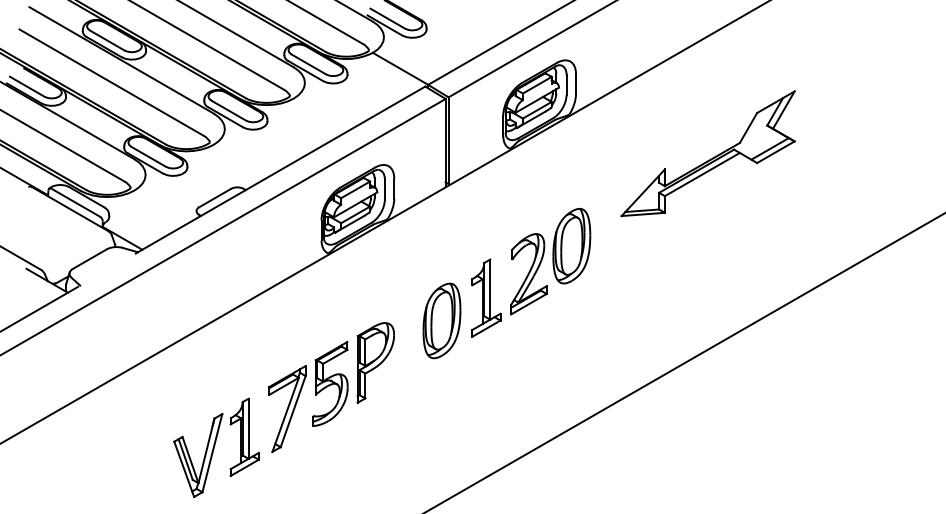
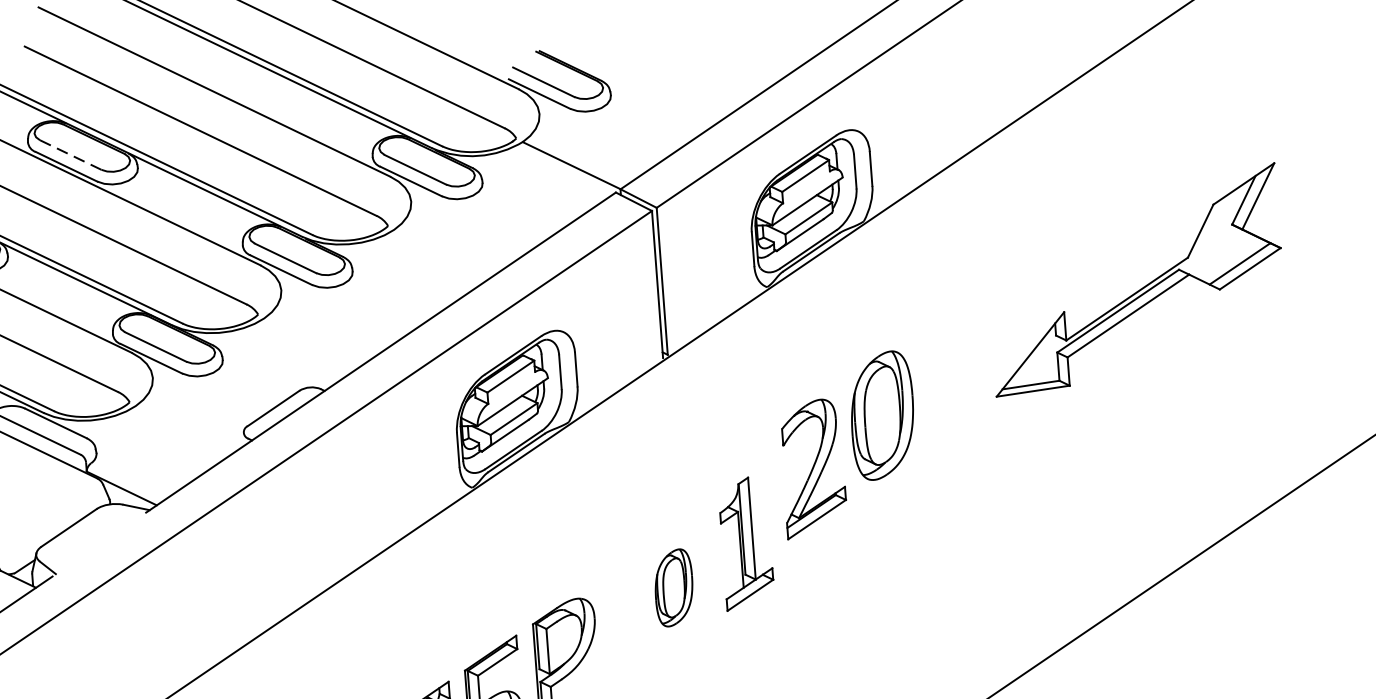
line: (107, 40) -> (71, 154), solid -> dashed
part: (707, 153) -> (1134, 279), moved
part: (550, 261) -> (848, 444), moved
part: (441, 320) -> (673, 587), size x0.6

